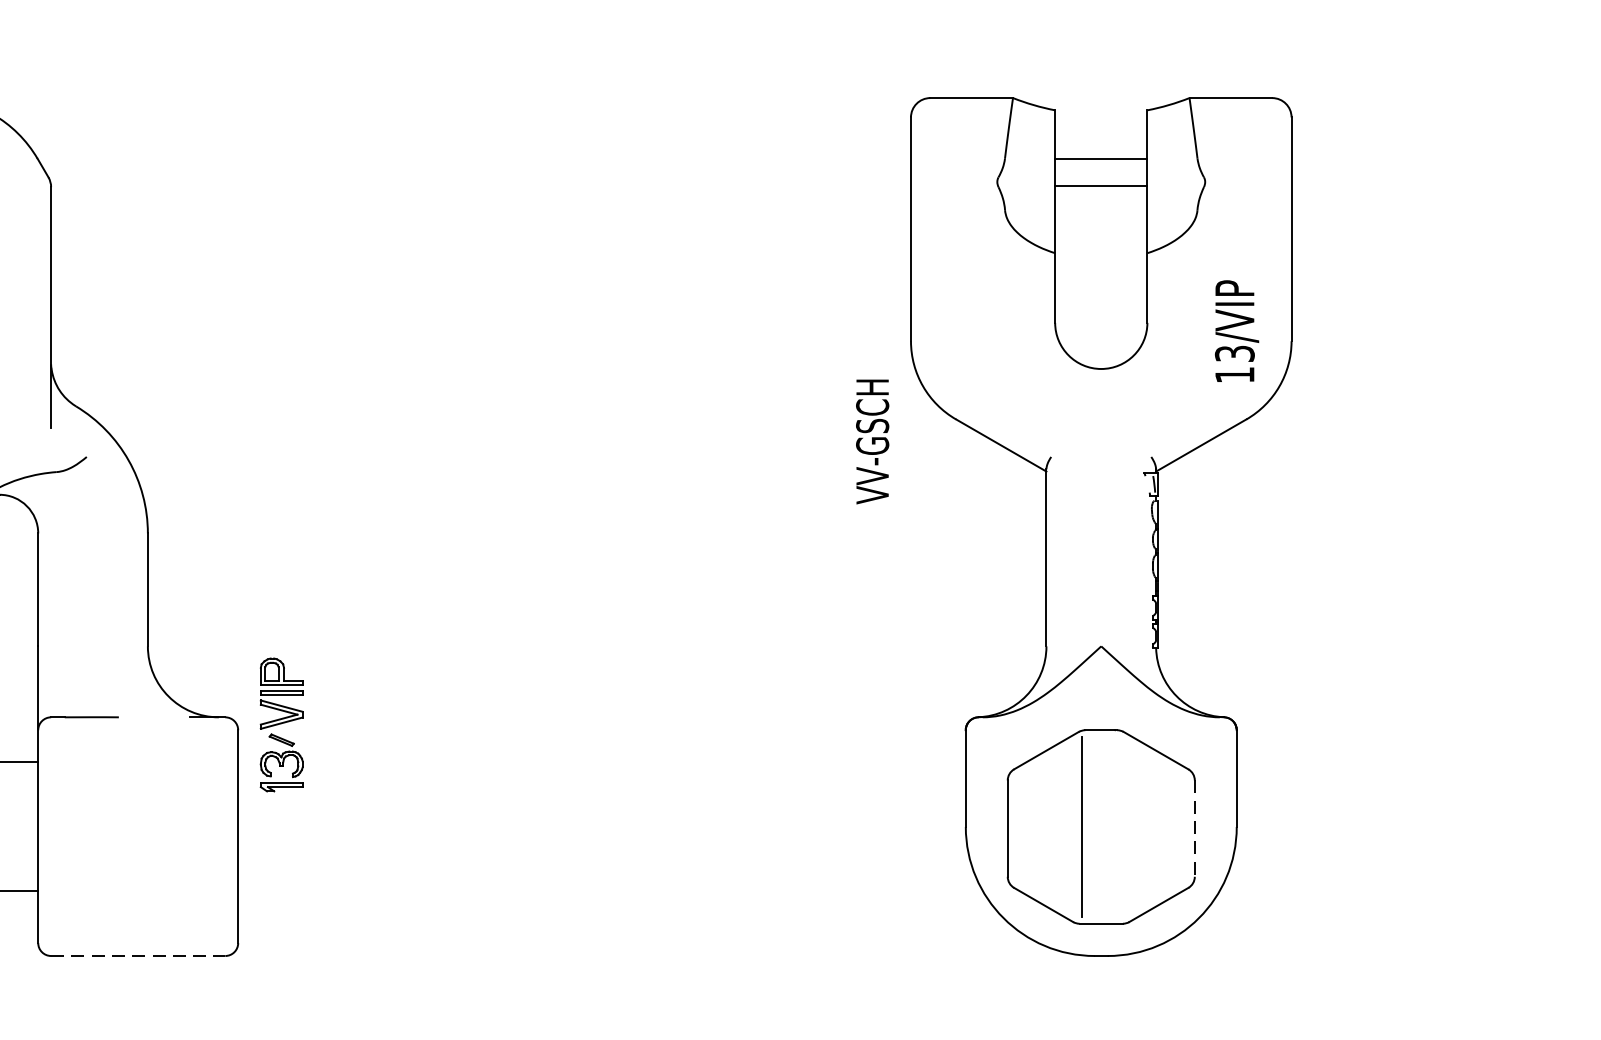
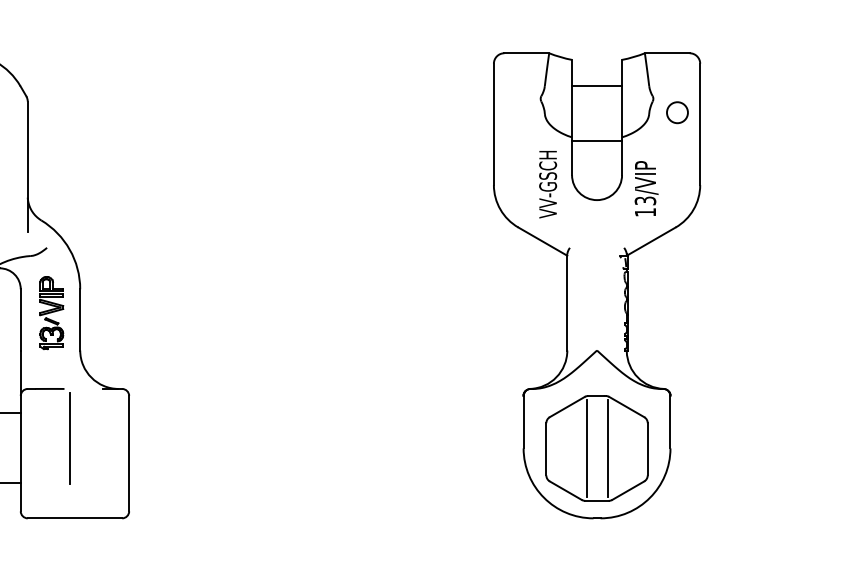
line: (1102, 185) -> (597, 140), moved
circle: (1249, 207) -> (677, 112), added
text: (1236, 330) -> (646, 188), moved
text: (873, 441) -> (548, 184), moved
part: (281, 725) -> (51, 313), moved
line: (128, 808) -> (69, 438), added
line: (1120, 827) -> (607, 448), added
line: (1194, 828) -> (647, 449), dashed -> solid
line: (139, 956) -> (75, 518), dashed -> solid

